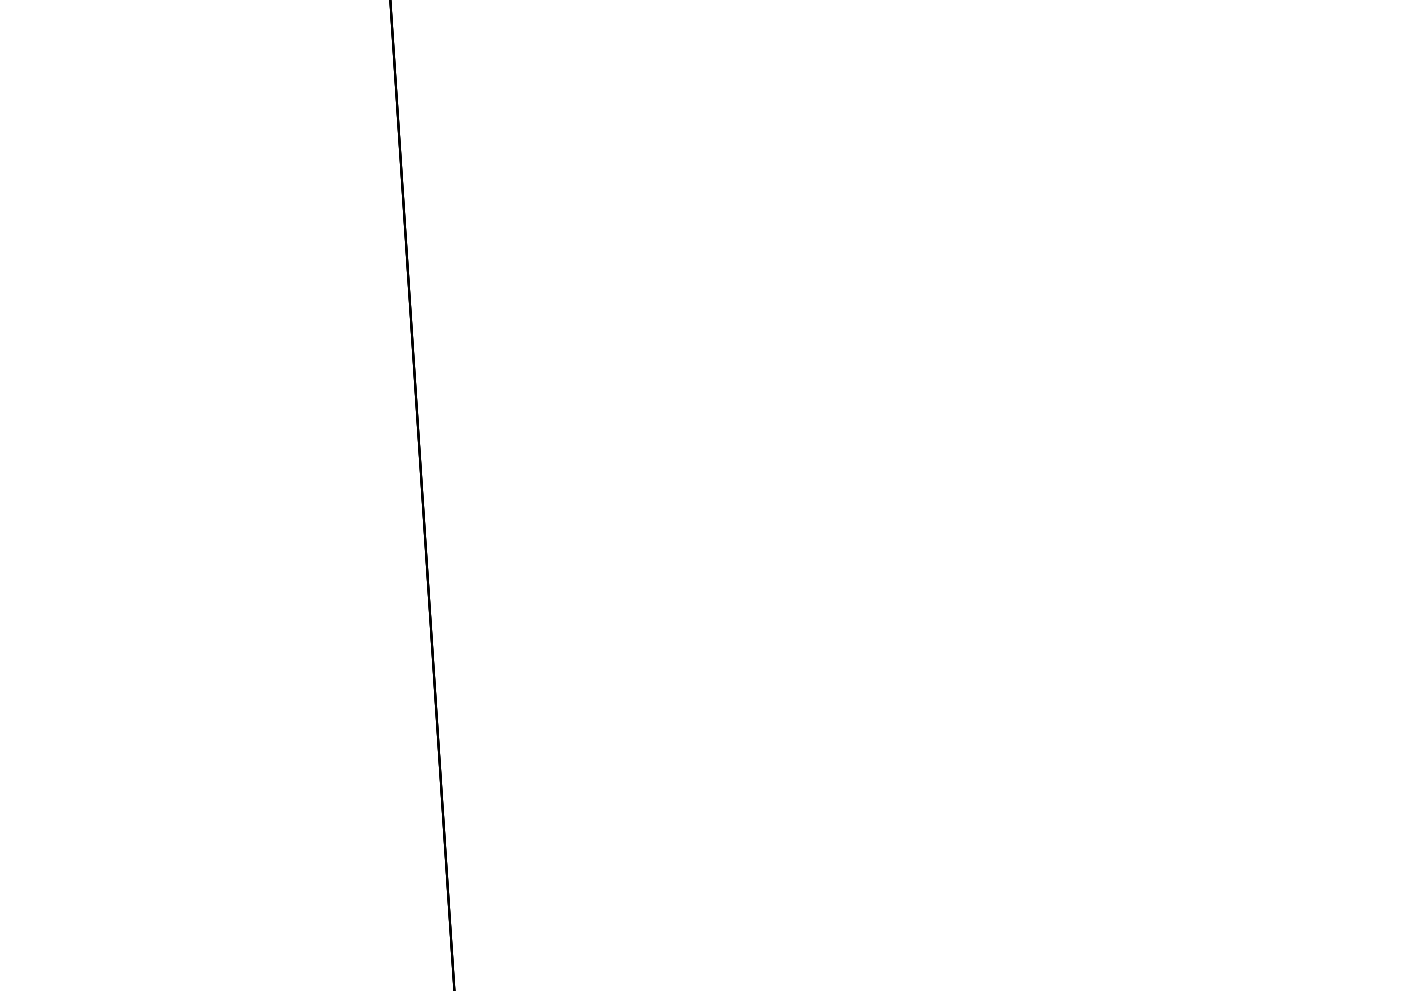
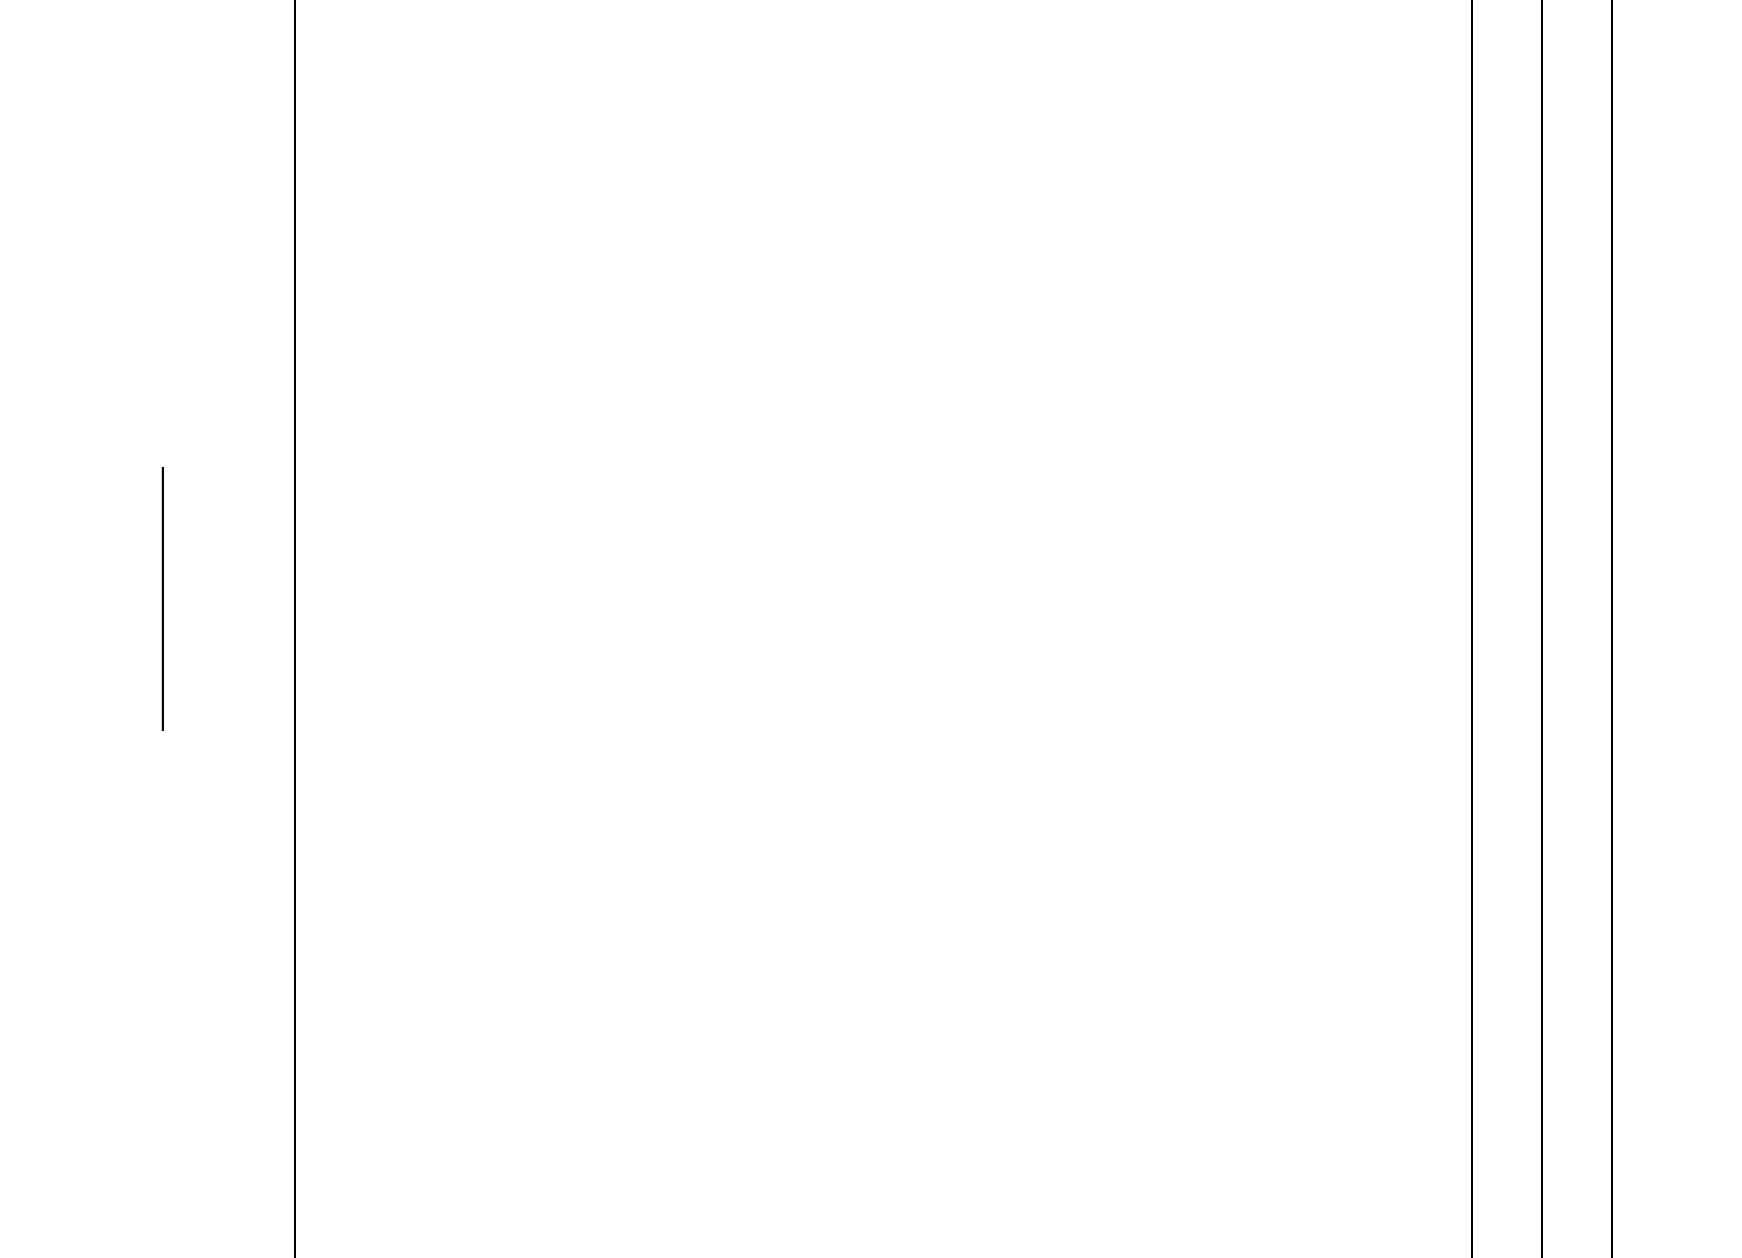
circle: (284, 464) -> (162, 598), added

